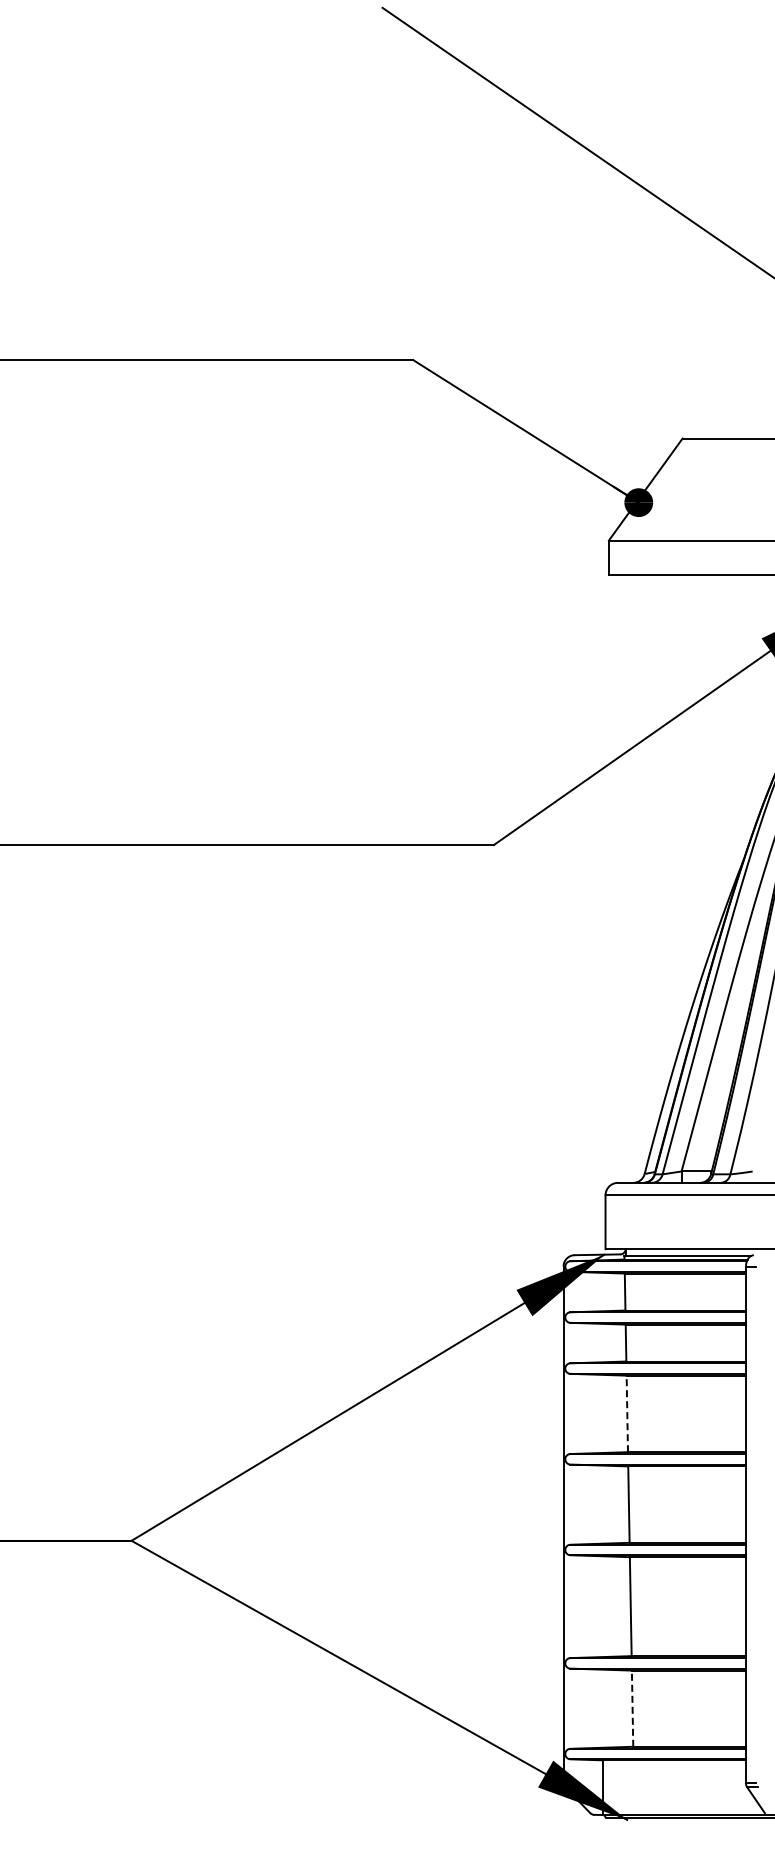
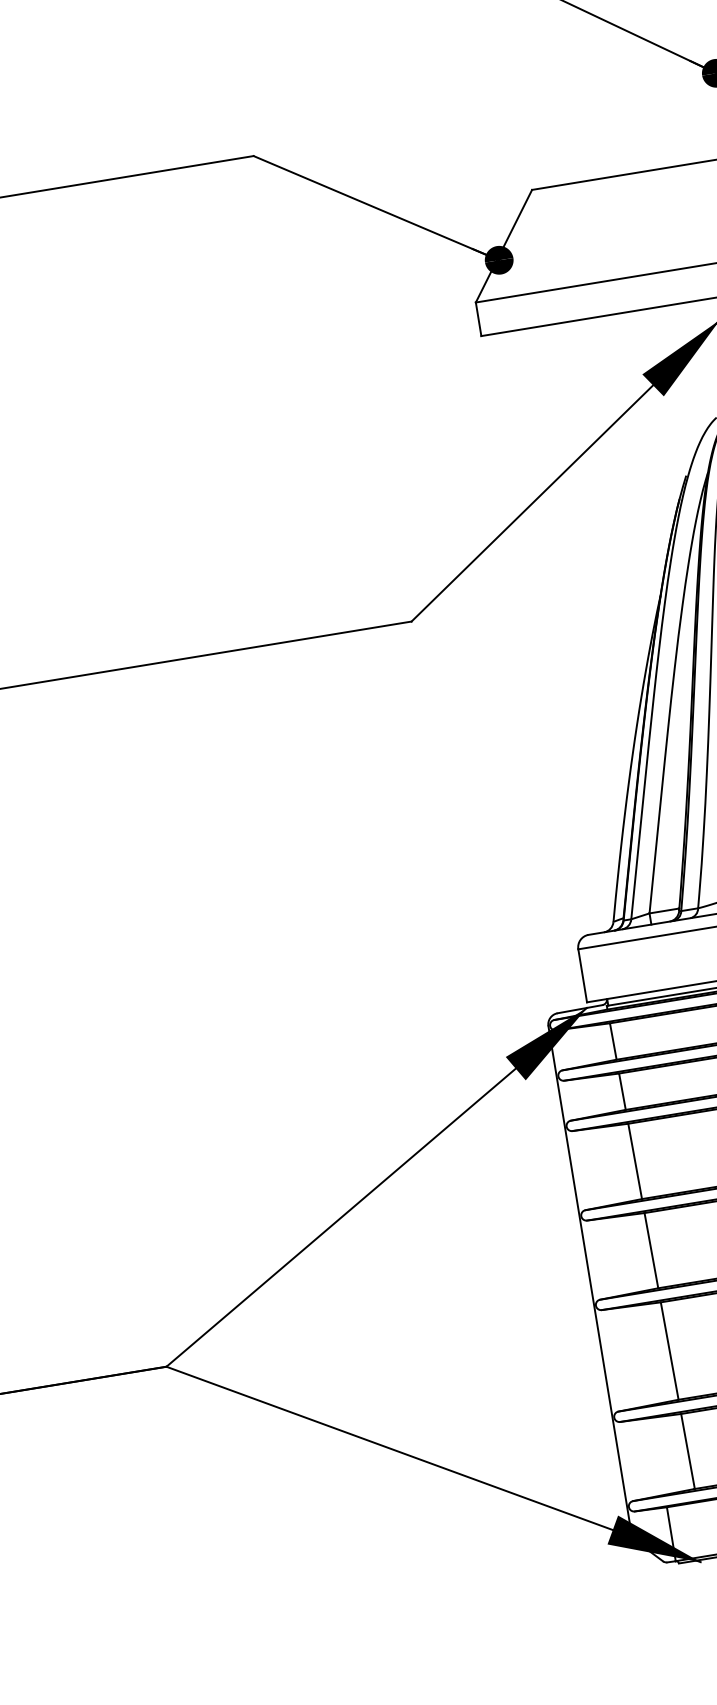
line: (627, 1413) -> (635, 1160), dashed -> solid
line: (632, 1708) -> (687, 1451), dashed -> solid

